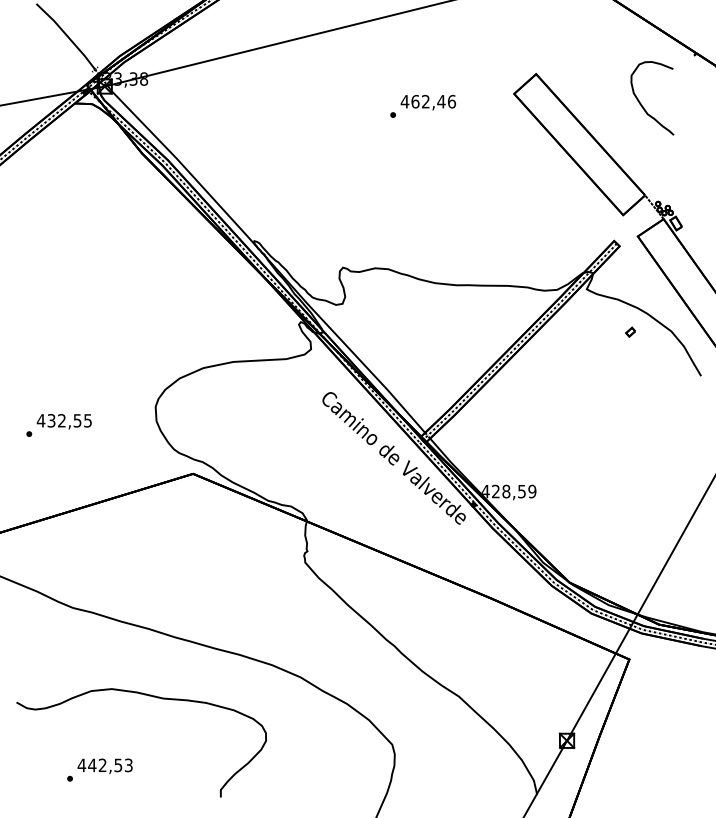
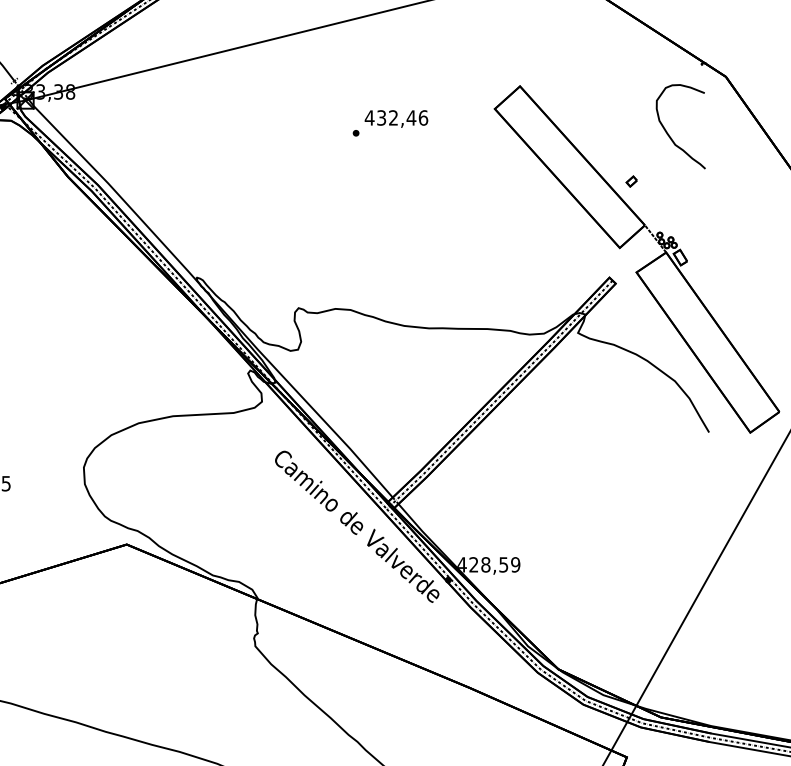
text: (415, 101) -> (381, 117), 462,46 -> 432,46
curve: (643, 106) -> (670, 136), moved
part: (630, 331) -> (631, 180), moved

